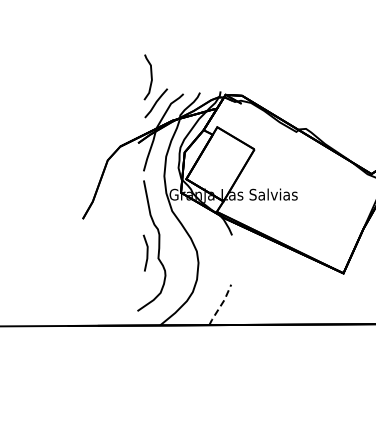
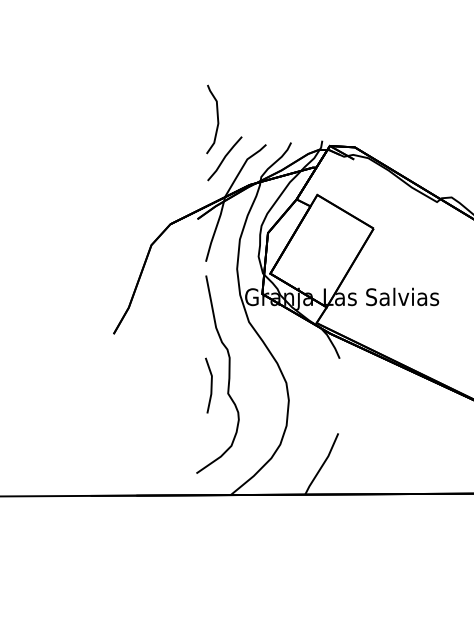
line: (220, 305) -> (322, 464), dashed -> solid

